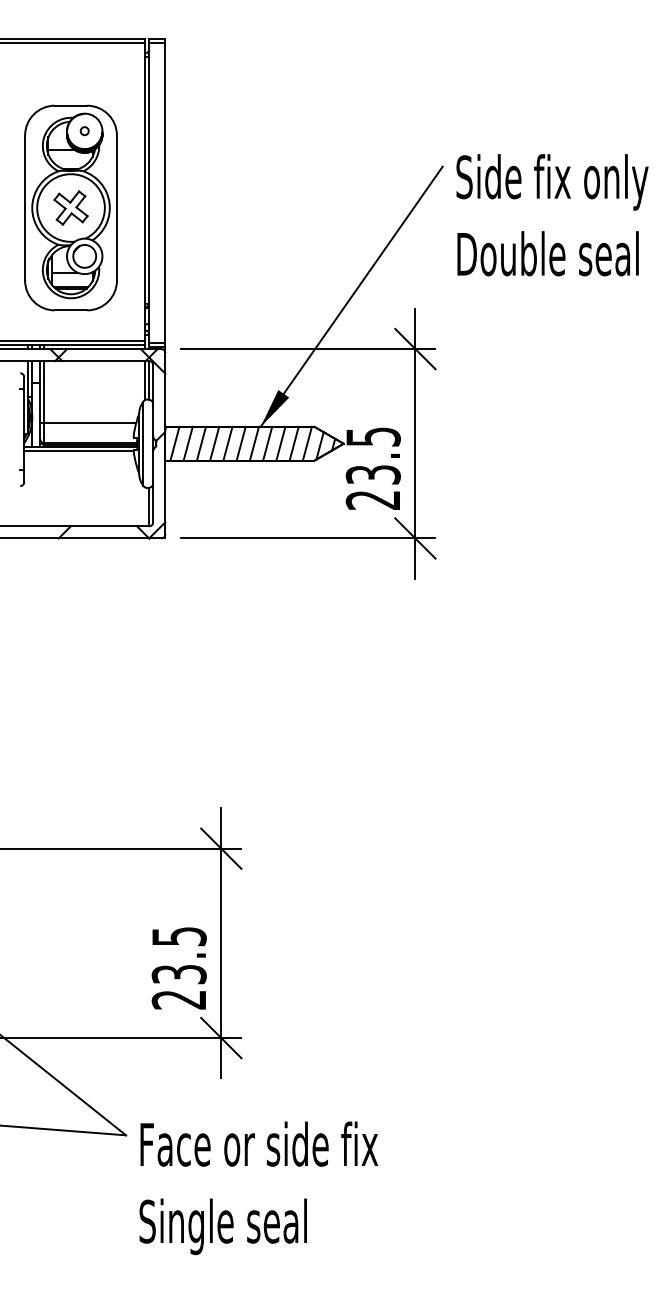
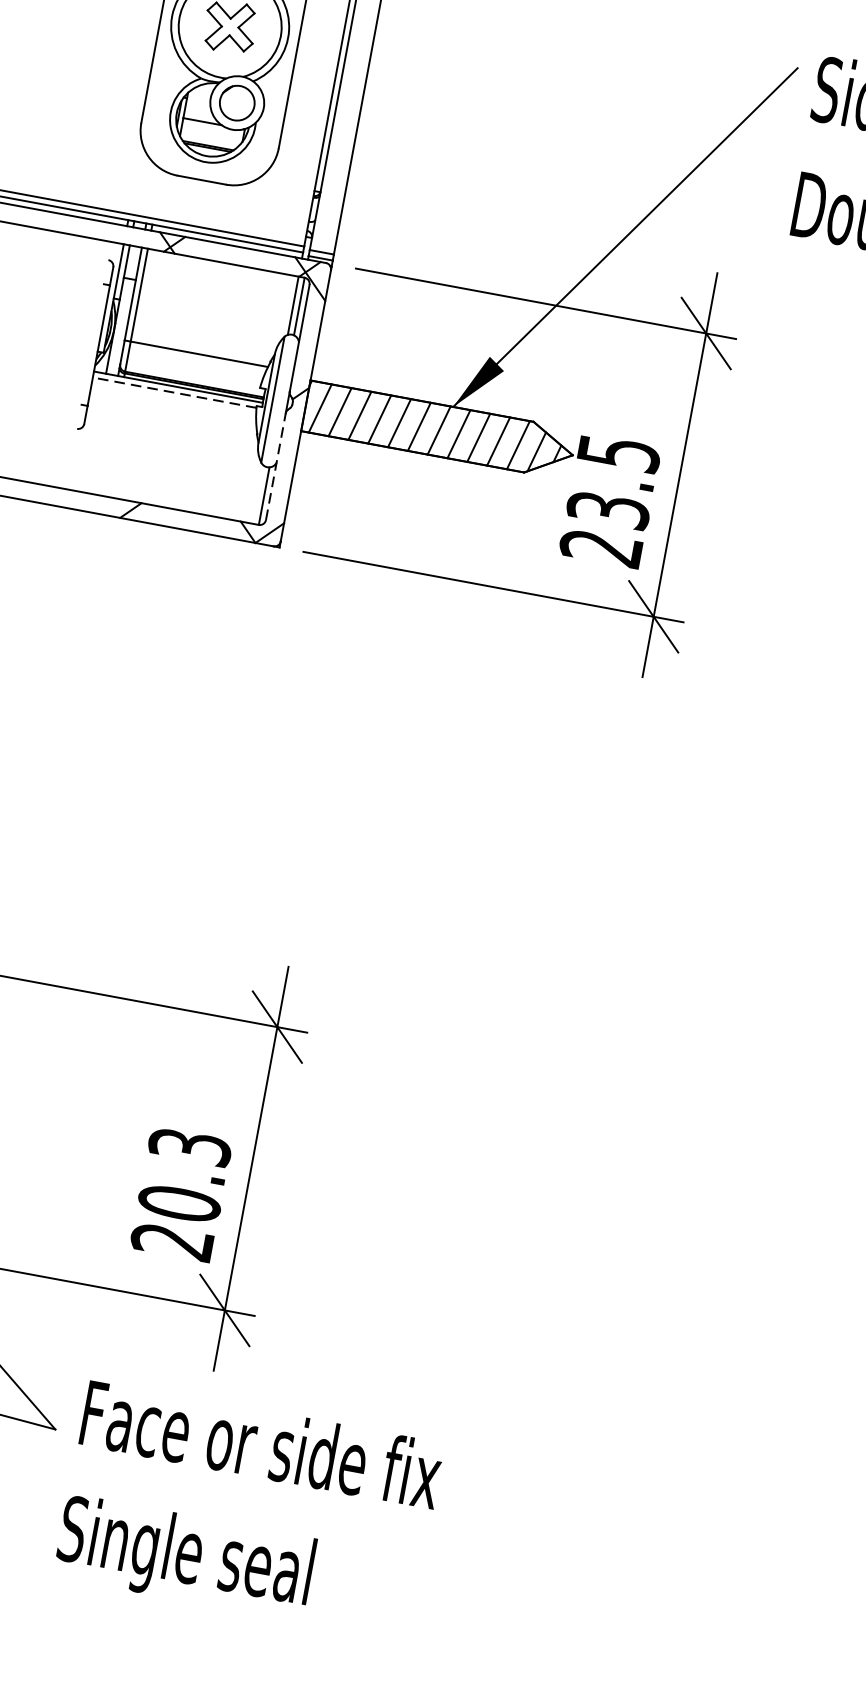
line: (78, 451) -> (173, 393), solid -> dashed
line: (153, 486) -> (276, 466), solid -> dashed
text: (178, 955) -> (183, 1174), 23.5 -> 20.3
text: (258, 1188) -> (248, 1510), moved

